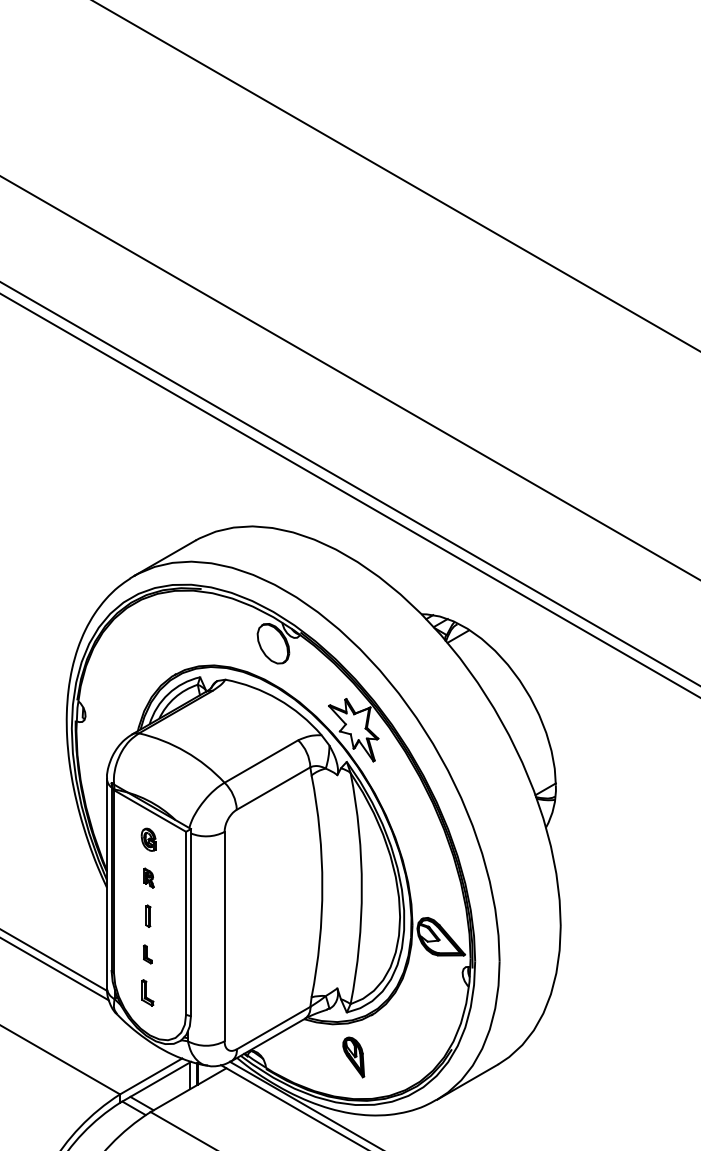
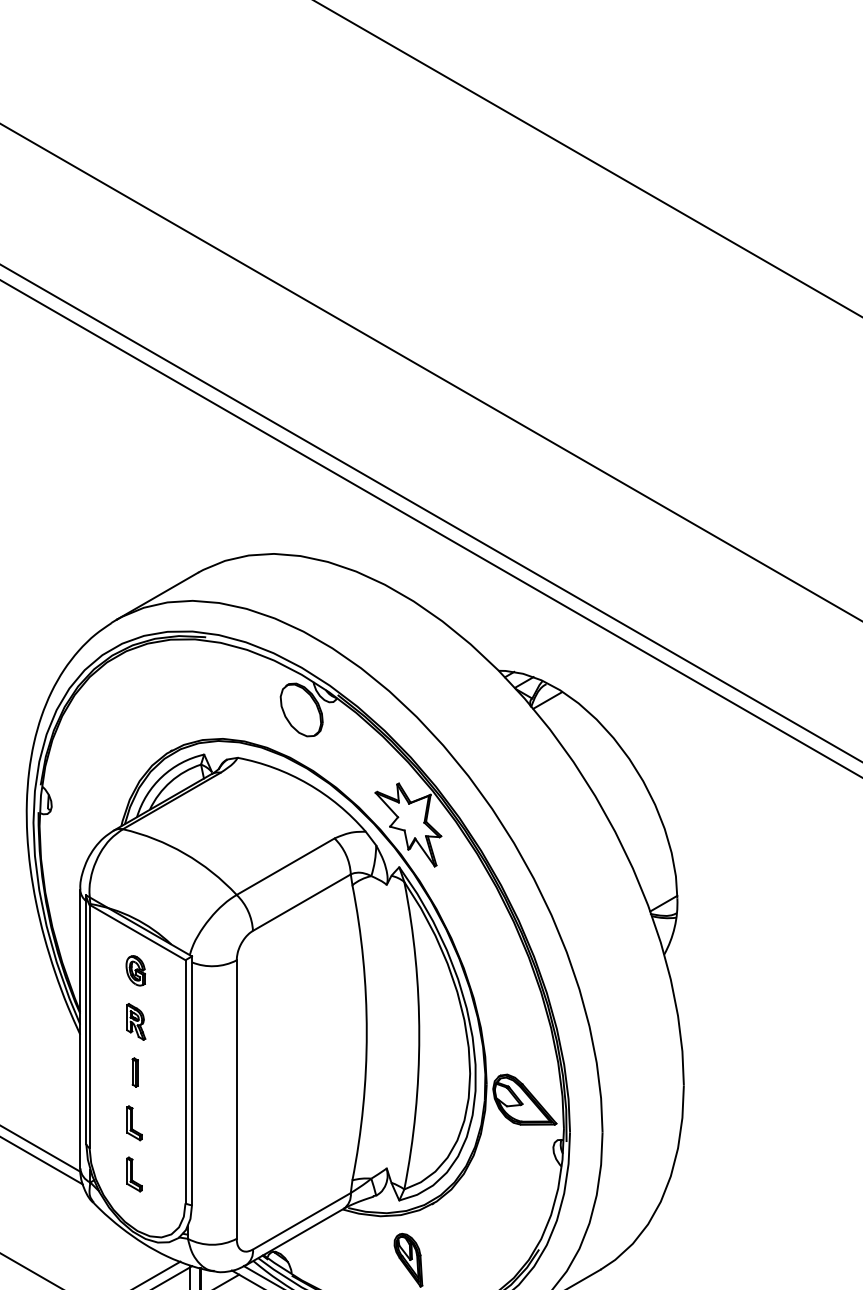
part: (148, 877) -> (135, 1020), size x1.43
part: (147, 954) -> (134, 1123), size x1.43

